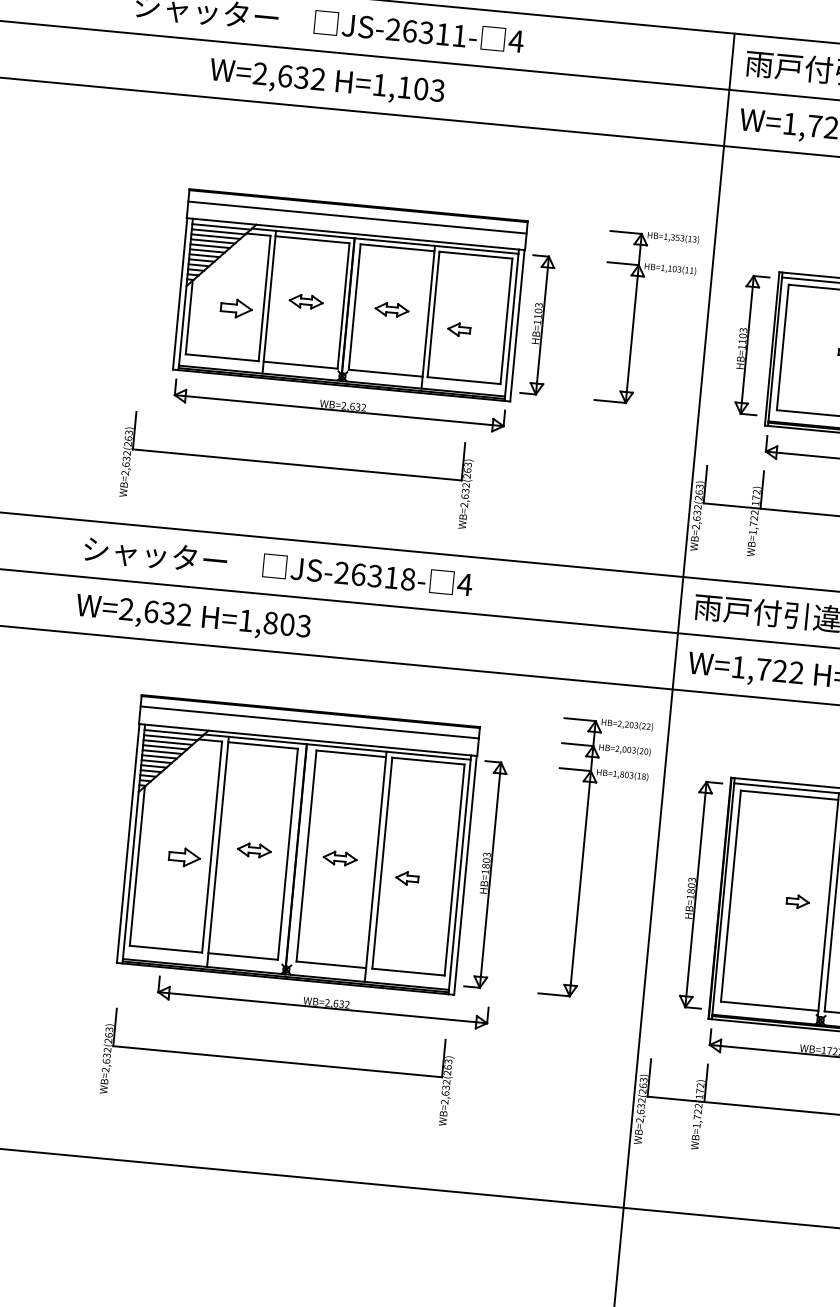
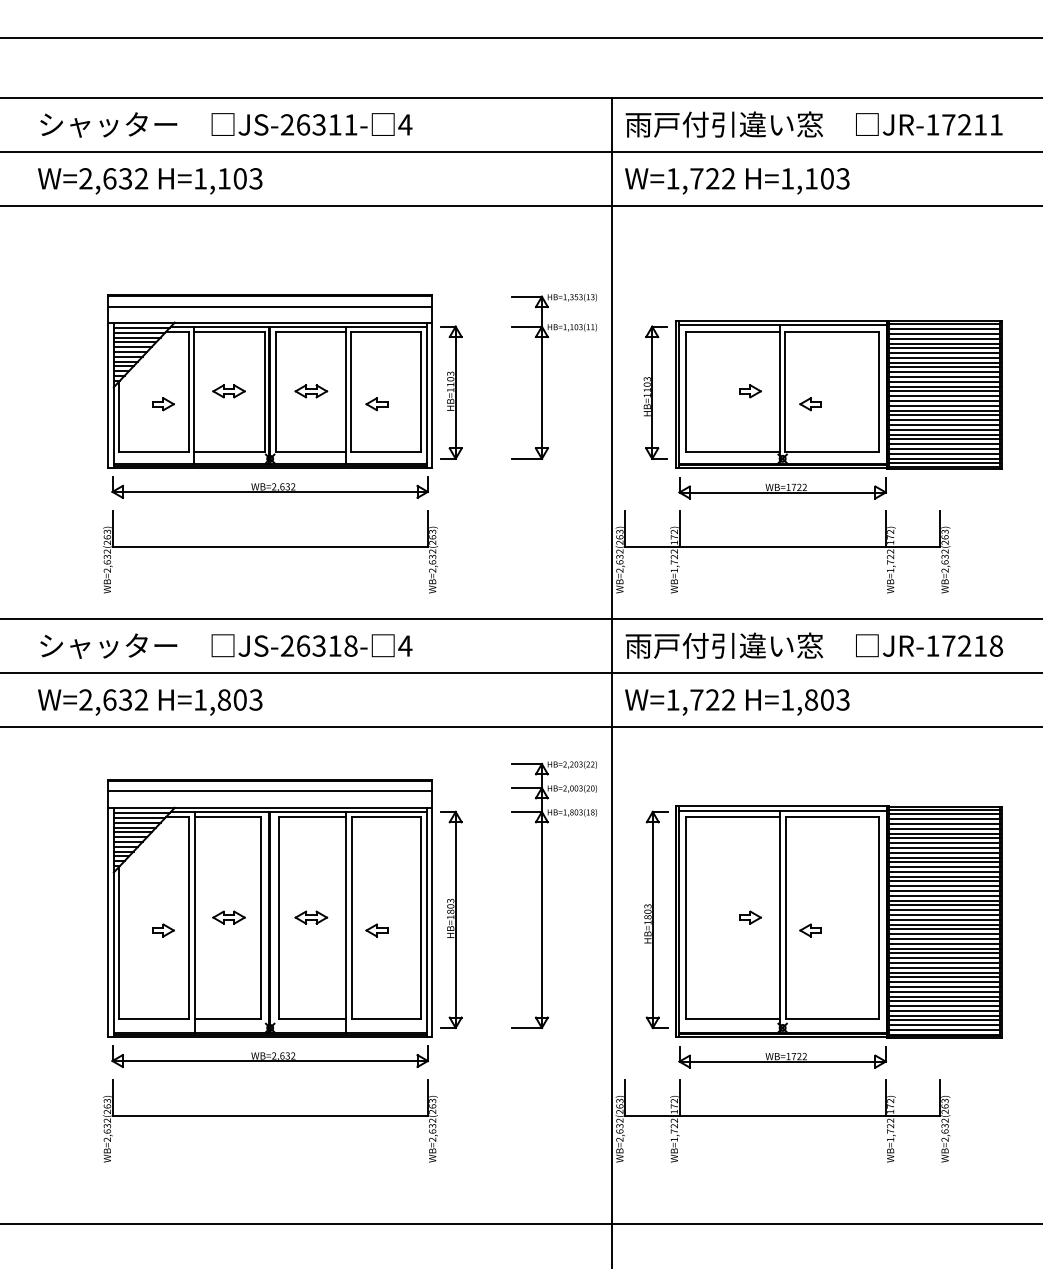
text: (327, 83) -> (150, 181), moved
part: (236, 309) -> (163, 404), size x0.71
part: (297, 469) -> (270, 551), moved
part: (184, 857) -> (163, 930), size x0.71
part: (322, 1002) -> (269, 1056), moved

